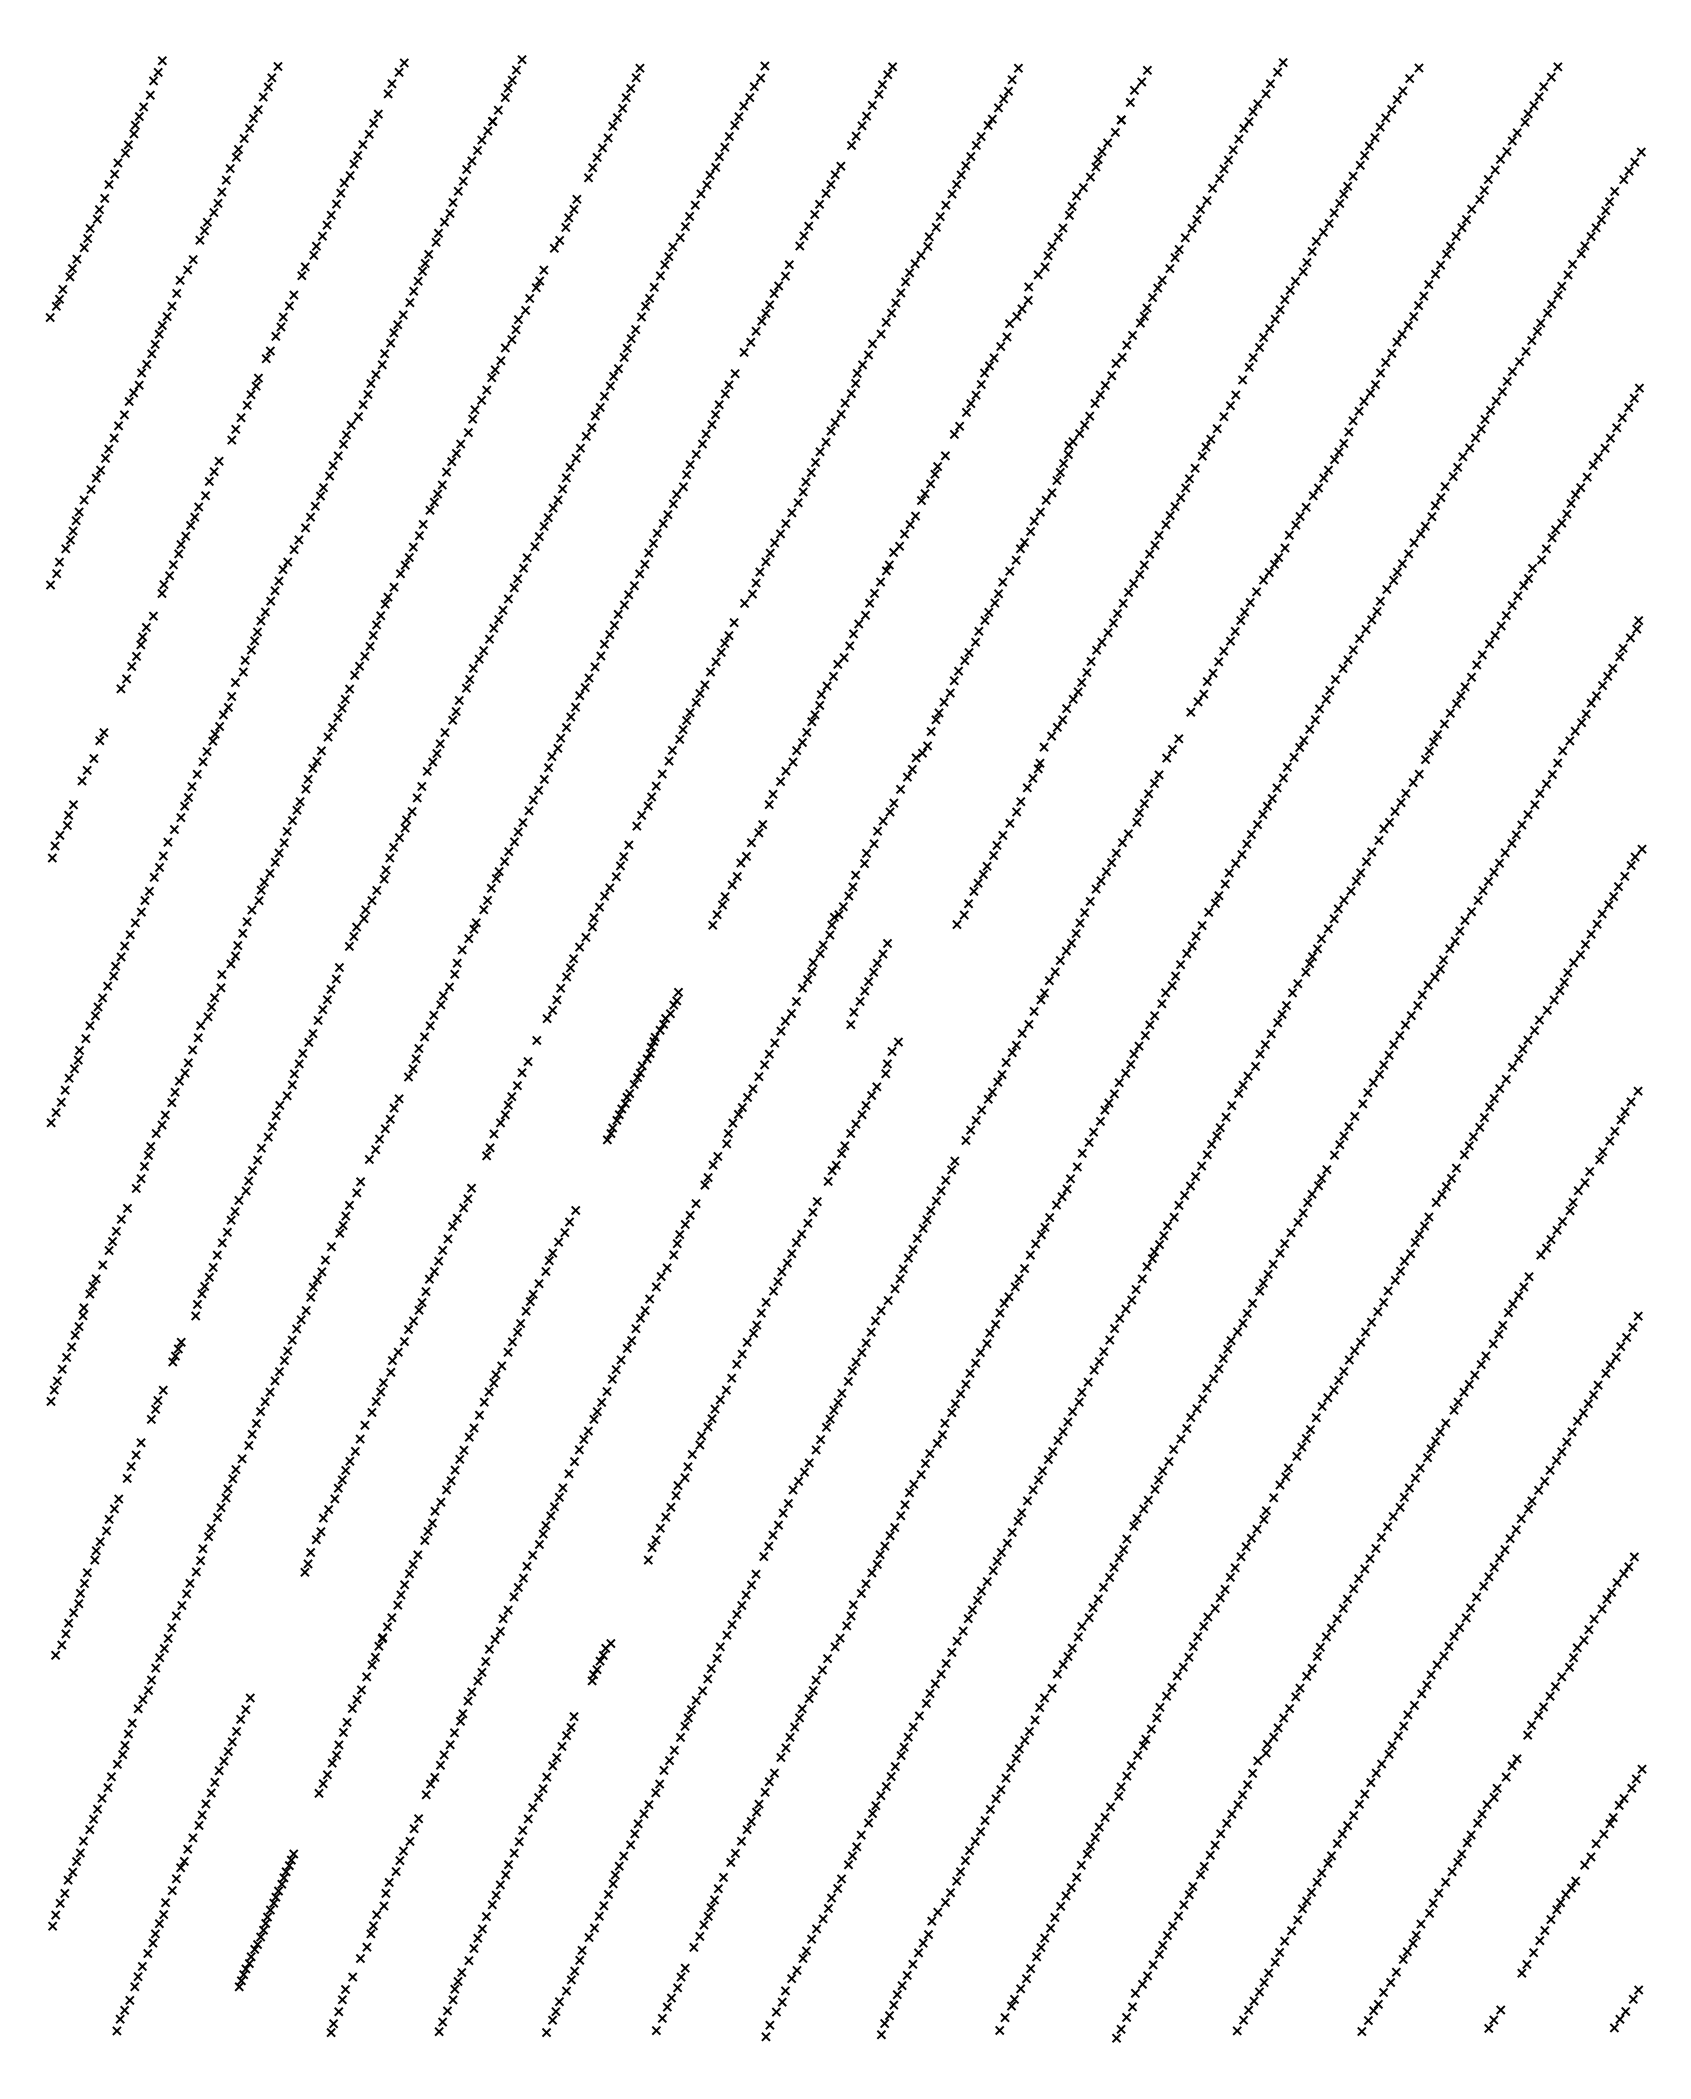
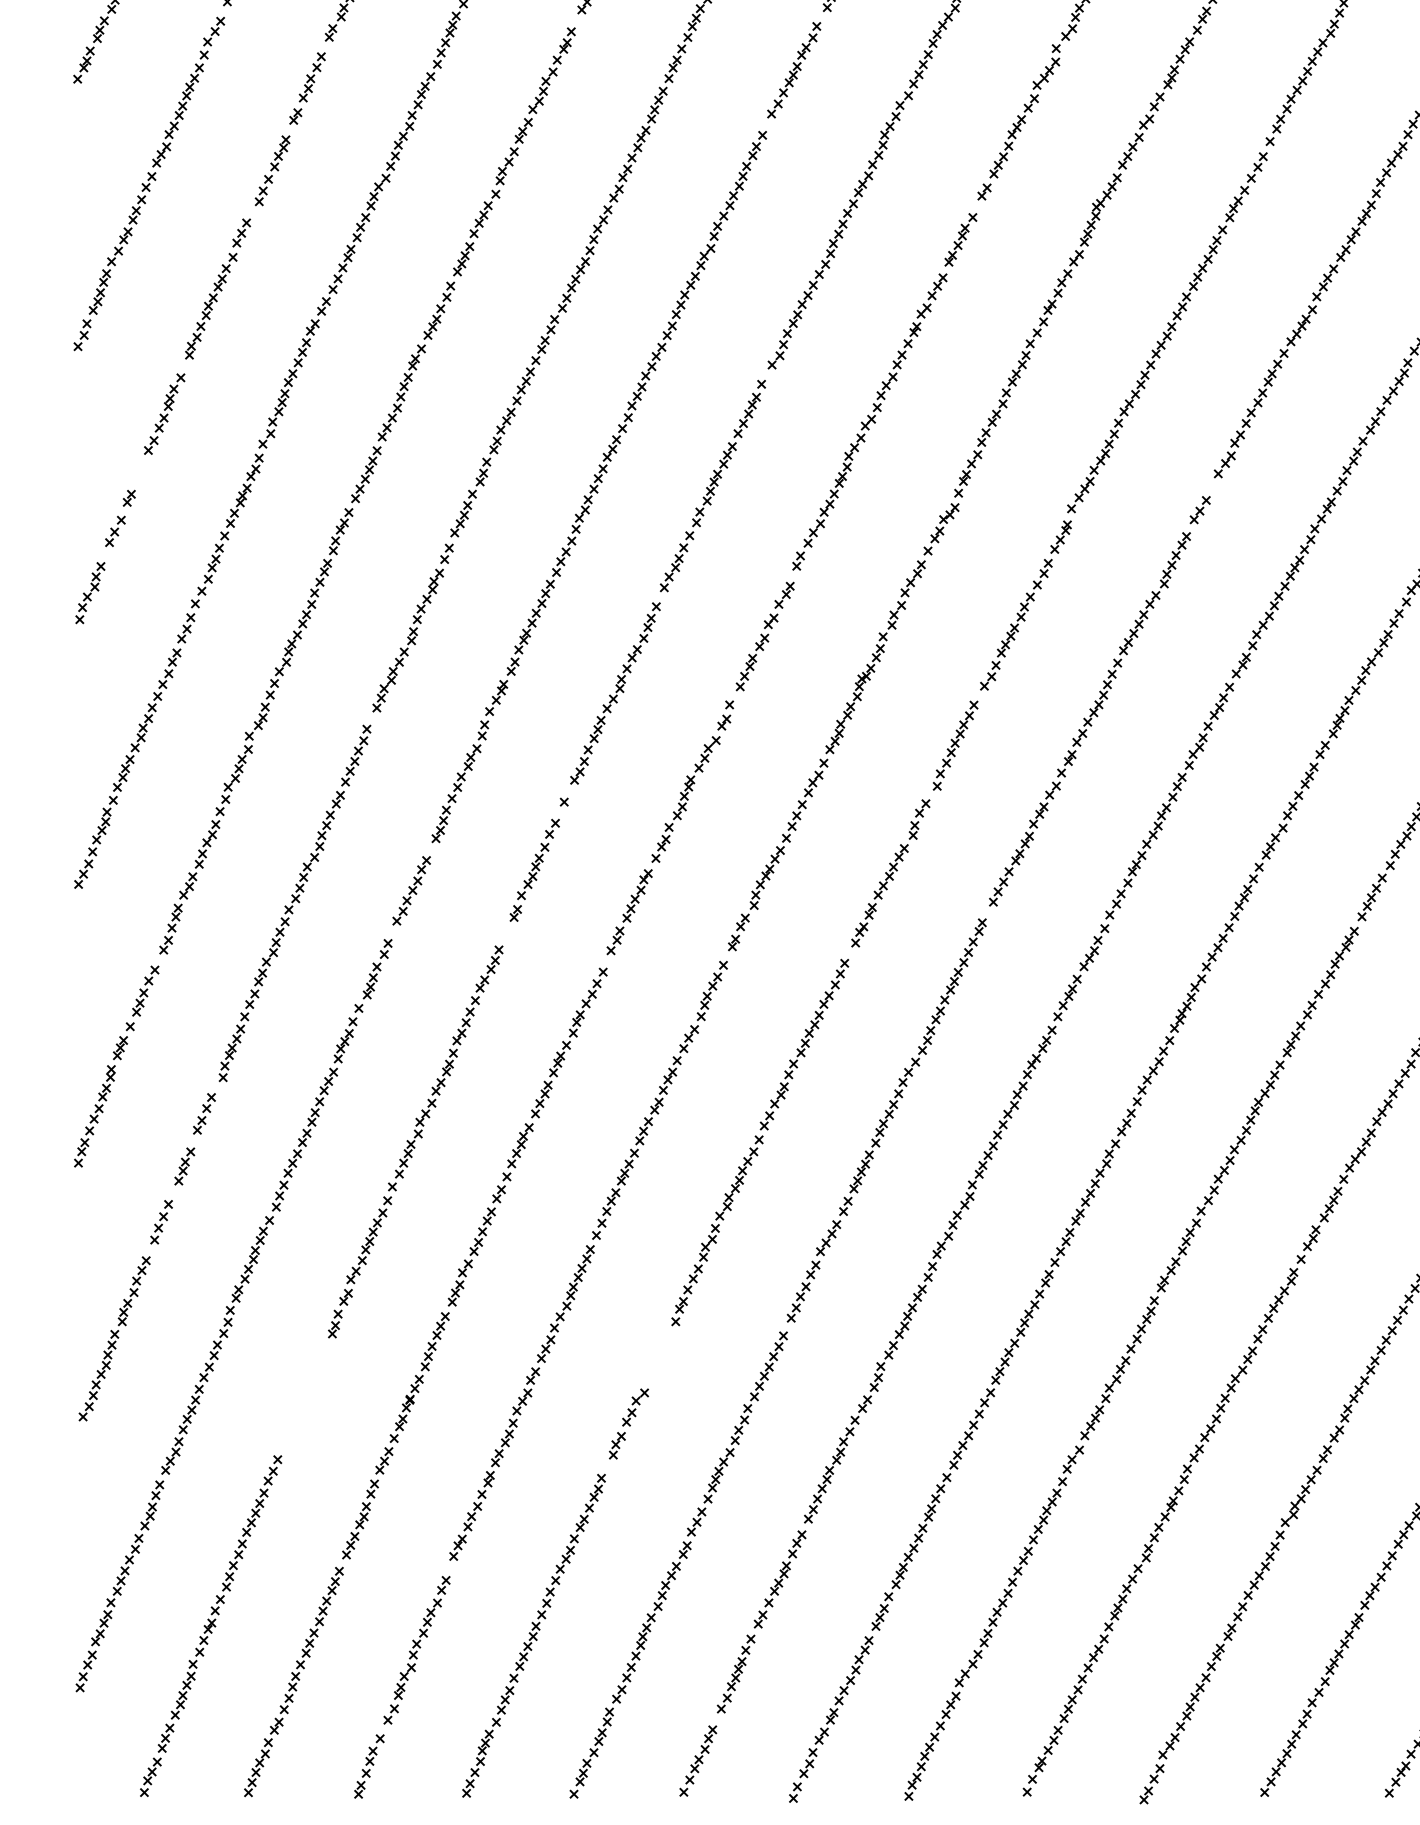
part: (868, 984) -> (955, 746), moved
part: (642, 1065) -> (670, 827), size x1.67
part: (176, 1351) -> (204, 1113), size x1.67
part: (601, 1661) -> (629, 1423), size x1.67
part: (266, 1920) -> (294, 1682), size x1.67

